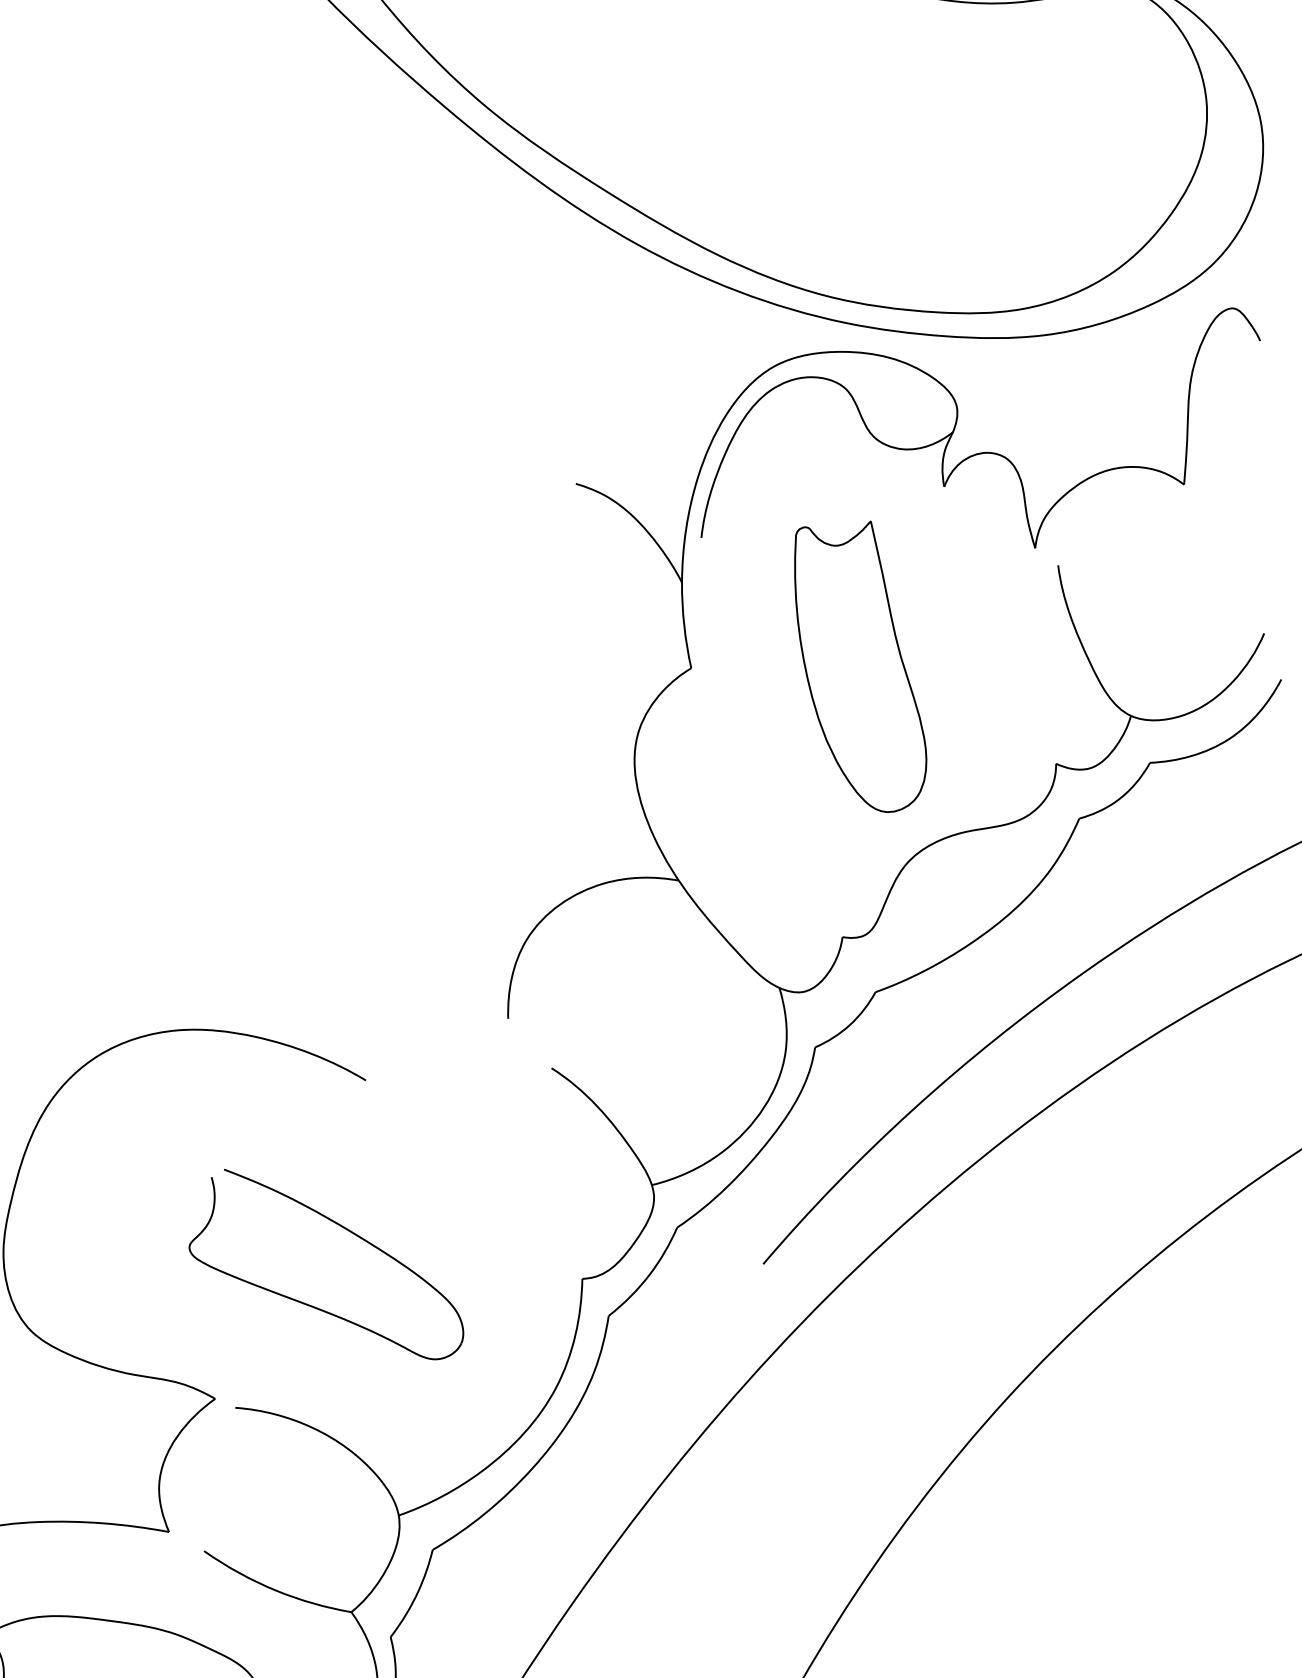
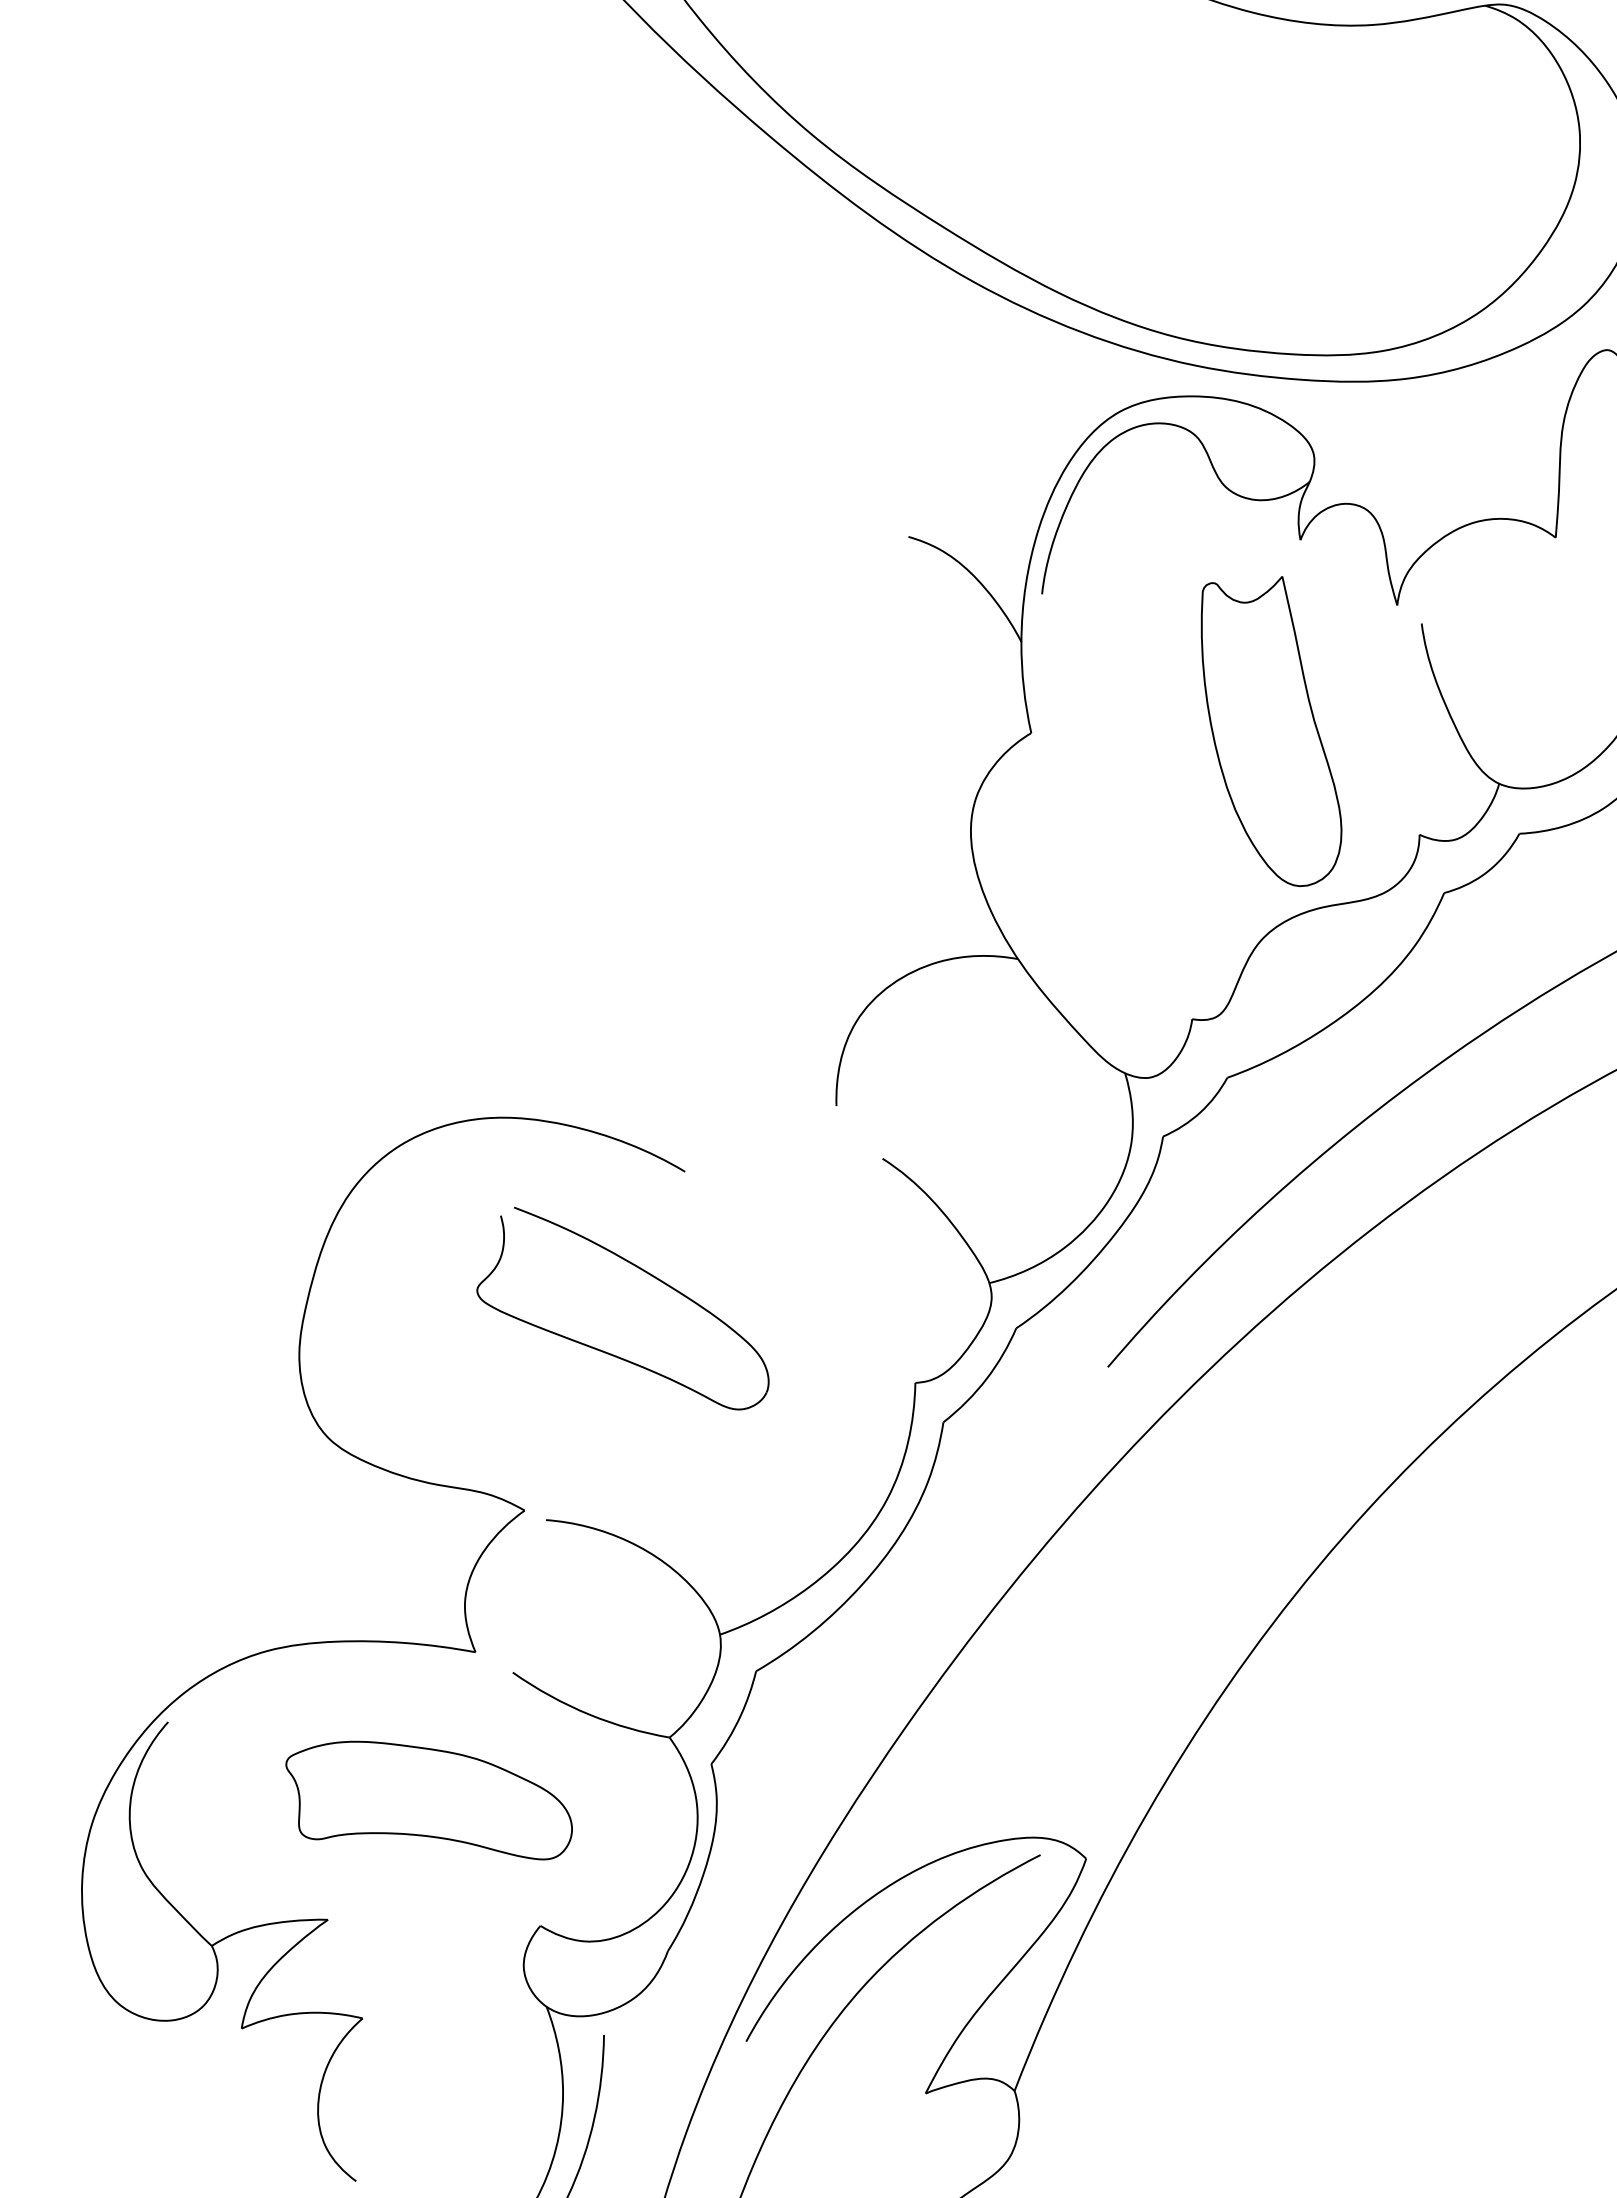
part: (860, 666) -> (1271, 731), moved
part: (348, 1231) -> (646, 1273), moved

